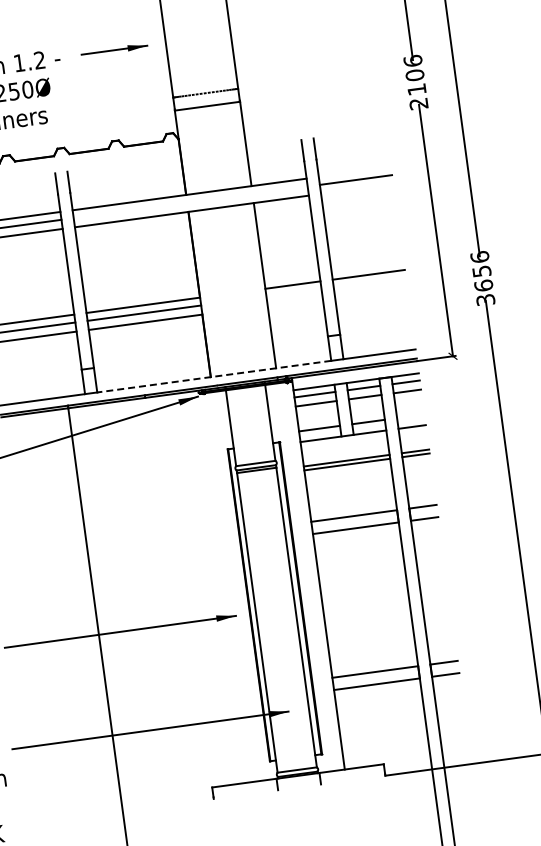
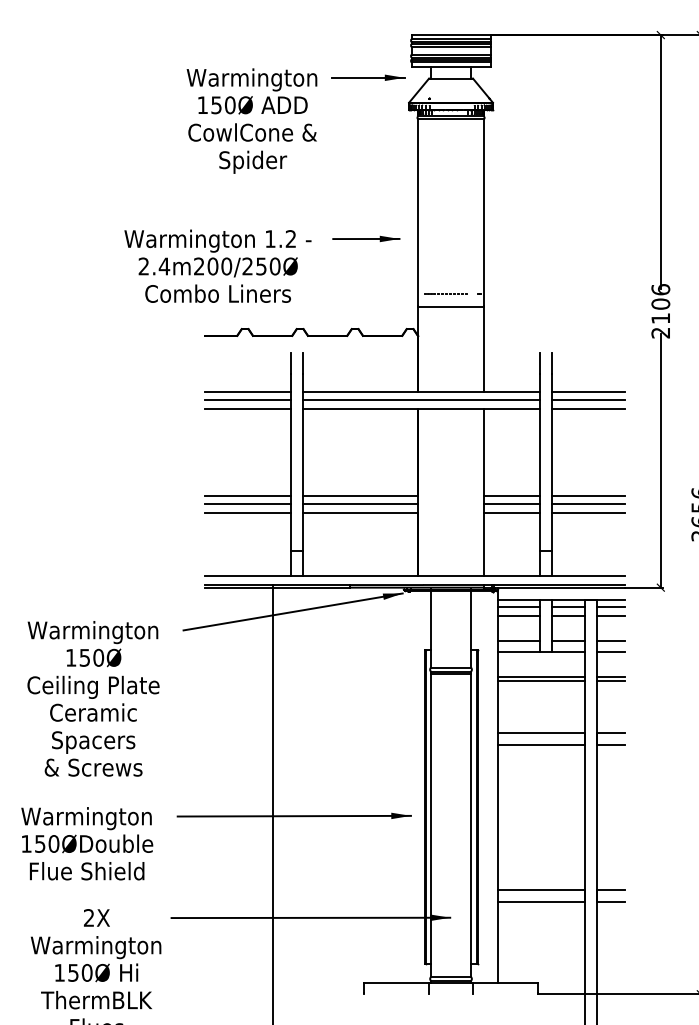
line: (354, 172) -> (587, 392), added
line: (356, 189) -> (587, 409), added
line: (190, 201) -> (421, 399), added
line: (369, 282) -> (587, 503), added
line: (370, 291) -> (587, 512), added
line: (293, 292) -> (511, 503), added
line: (294, 301) -> (511, 512), added
line: (214, 376) -> (421, 575), dashed -> solid
line: (410, 416) -> (610, 641), added

